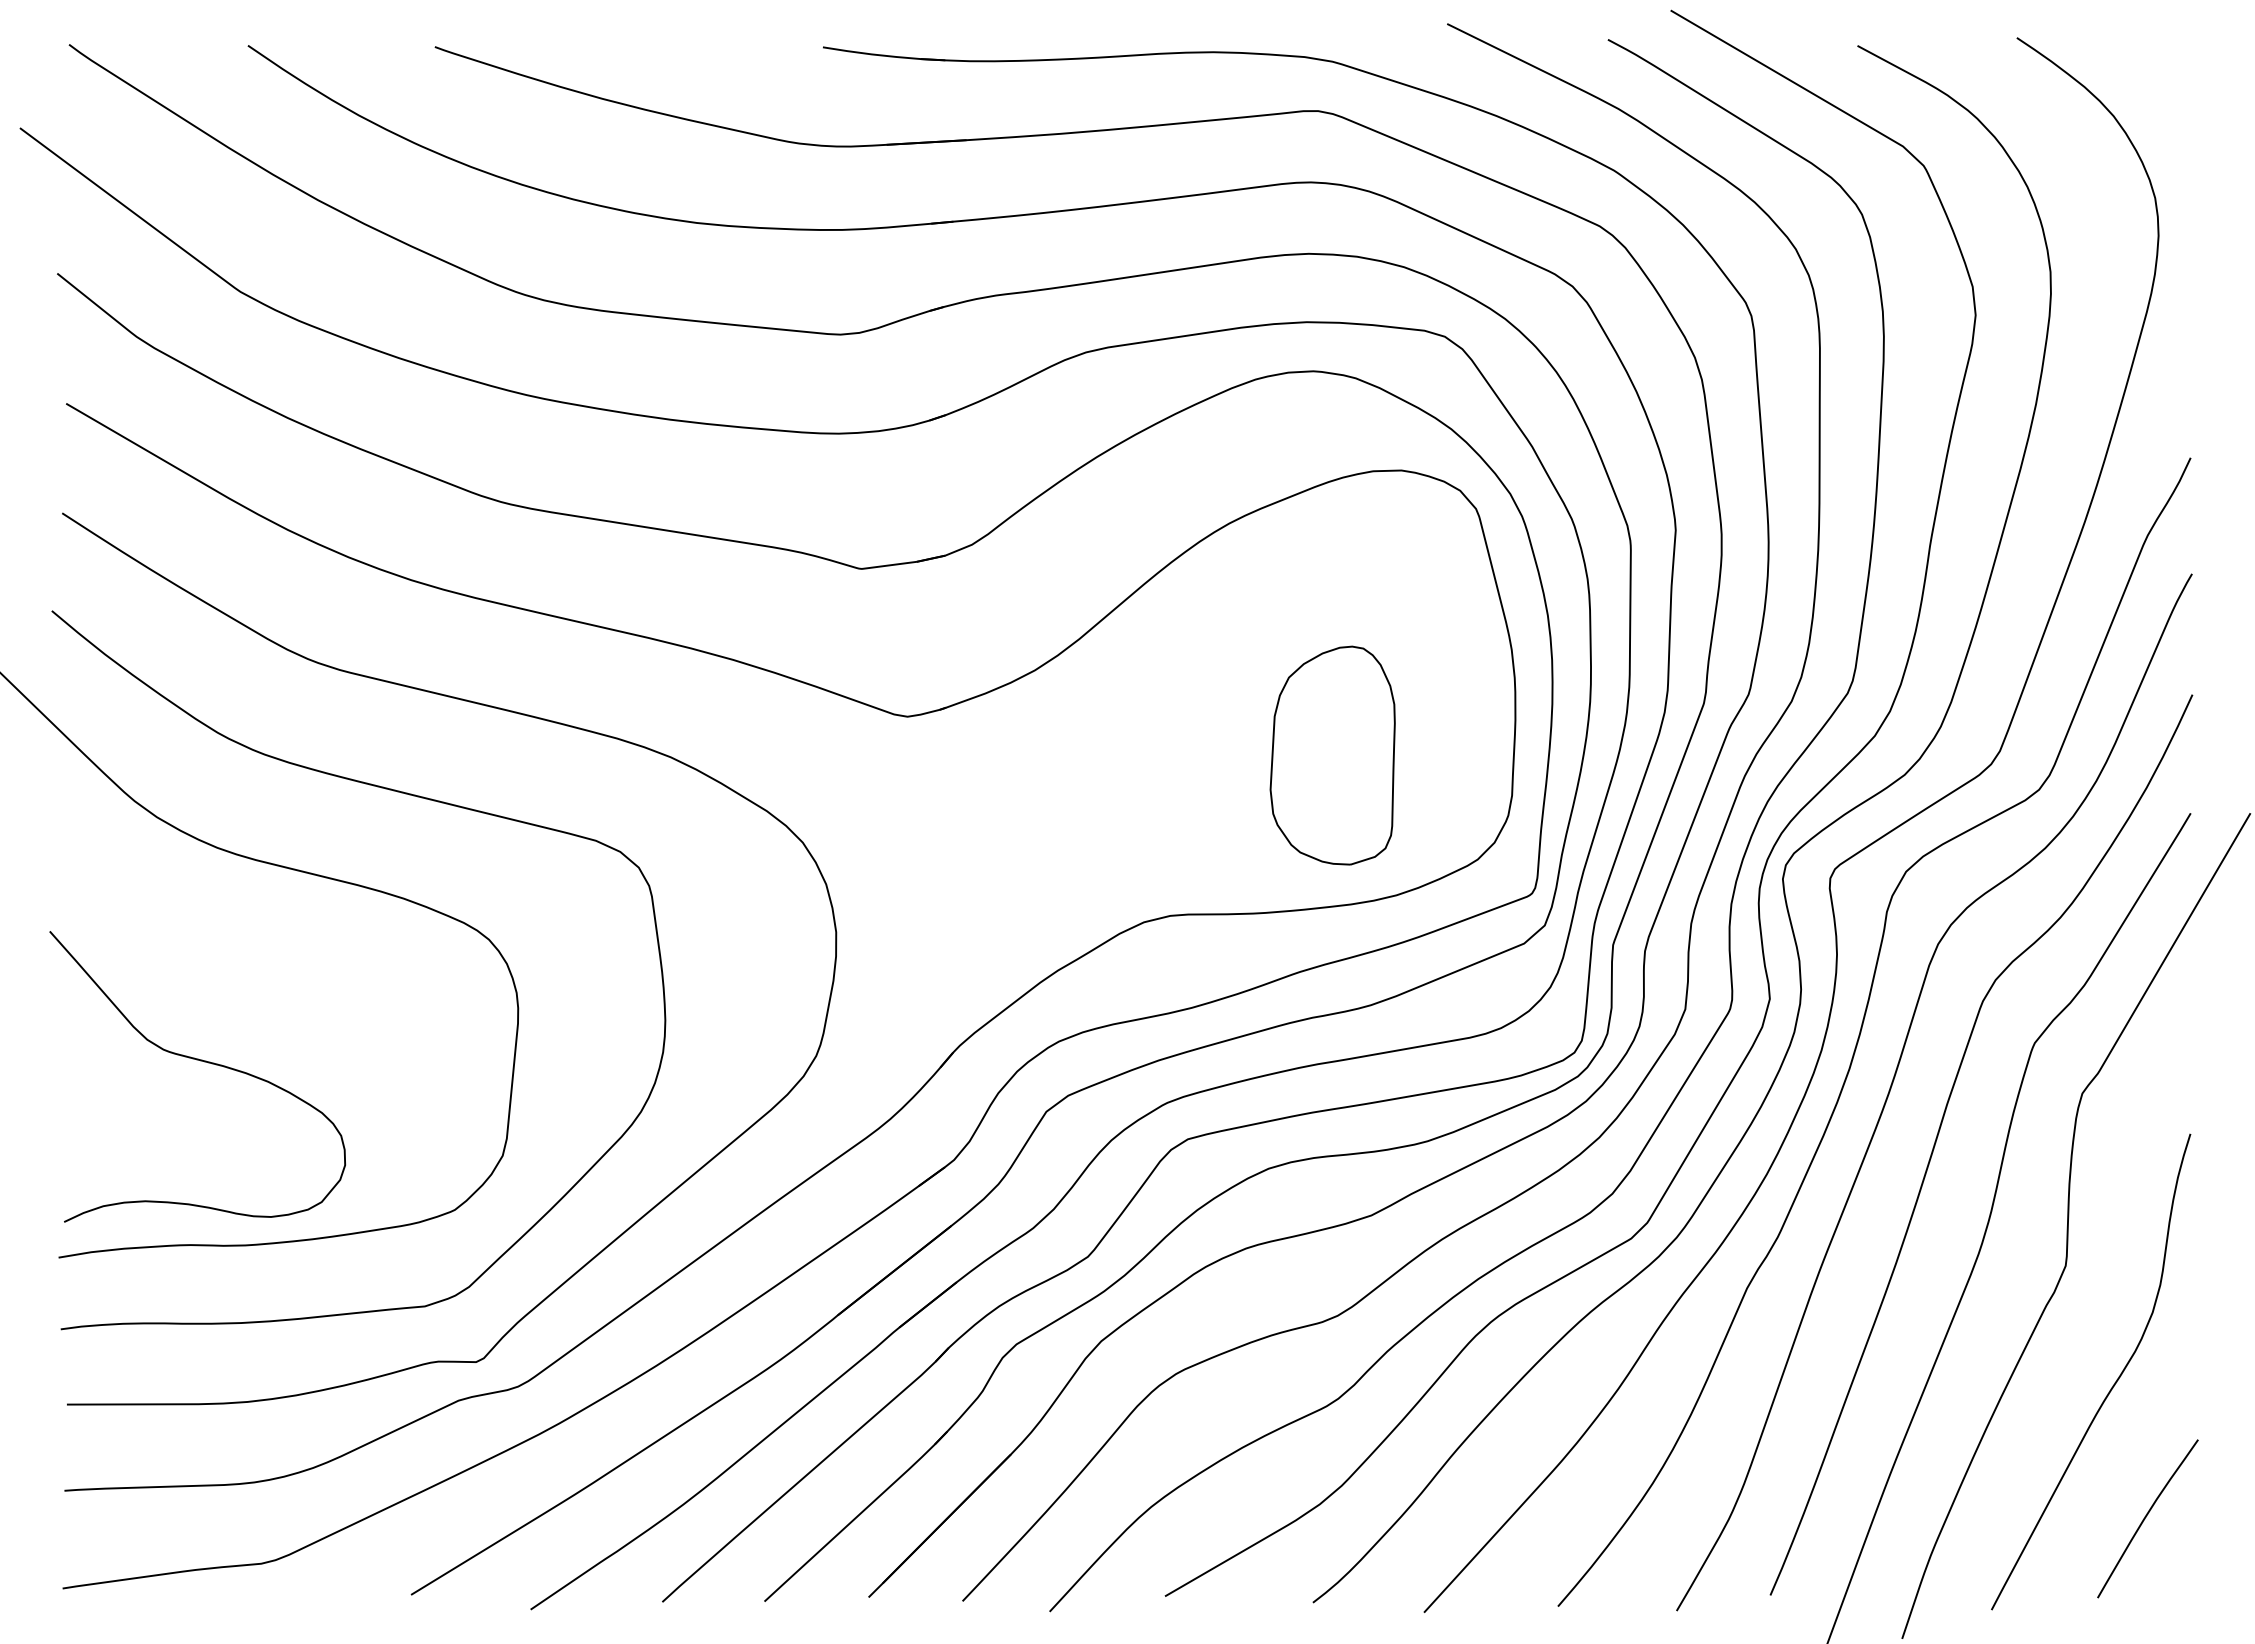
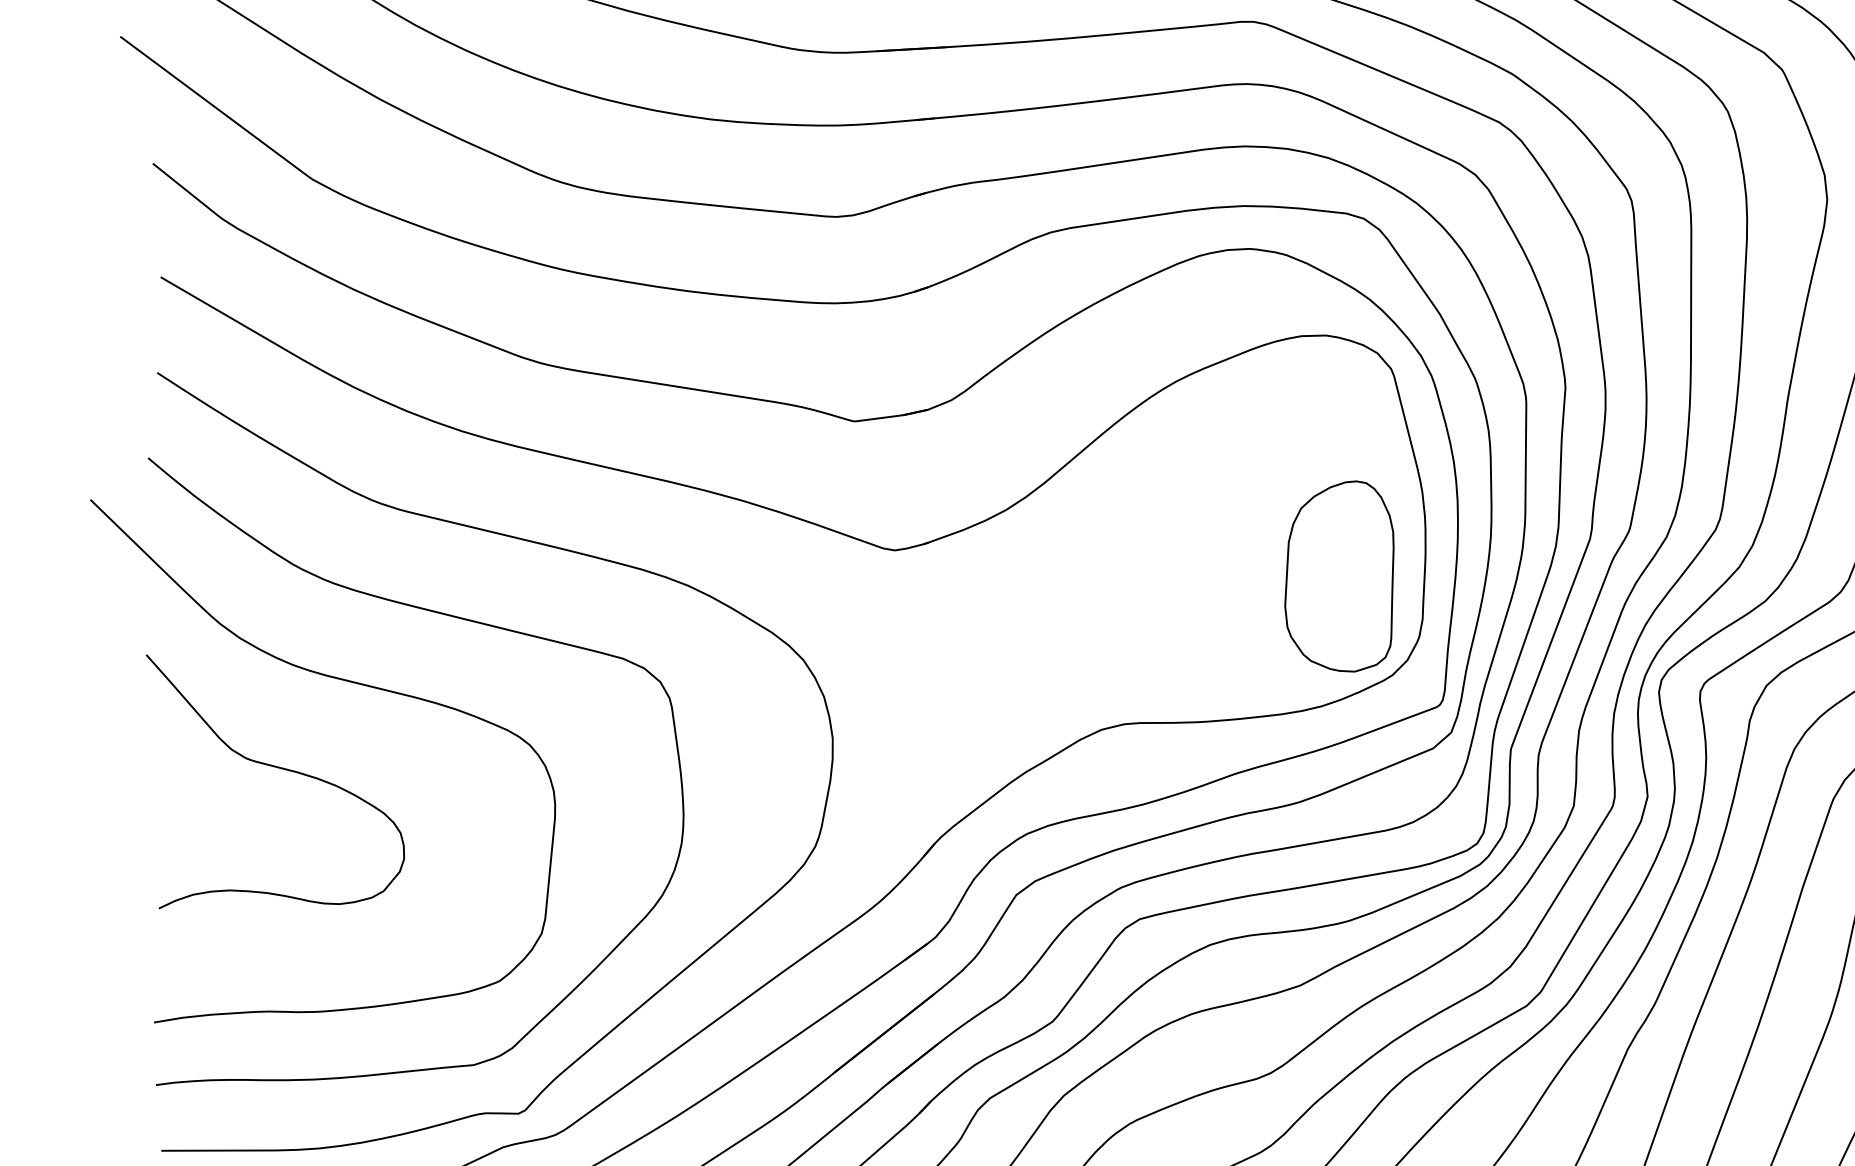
part: (1332, 755) -> (1339, 576), moved
curve: (200, 1061) -> (277, 768), moved

